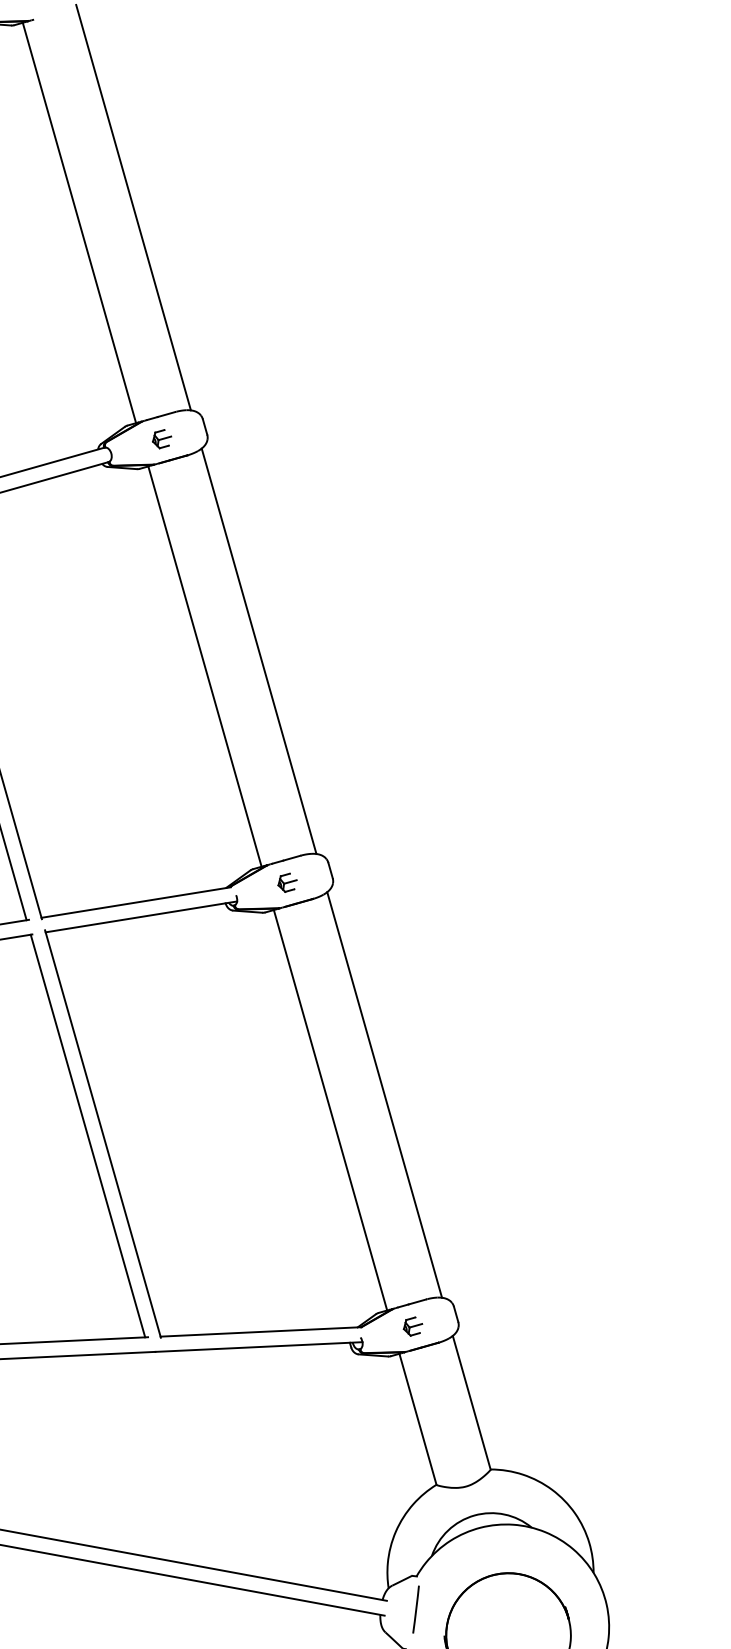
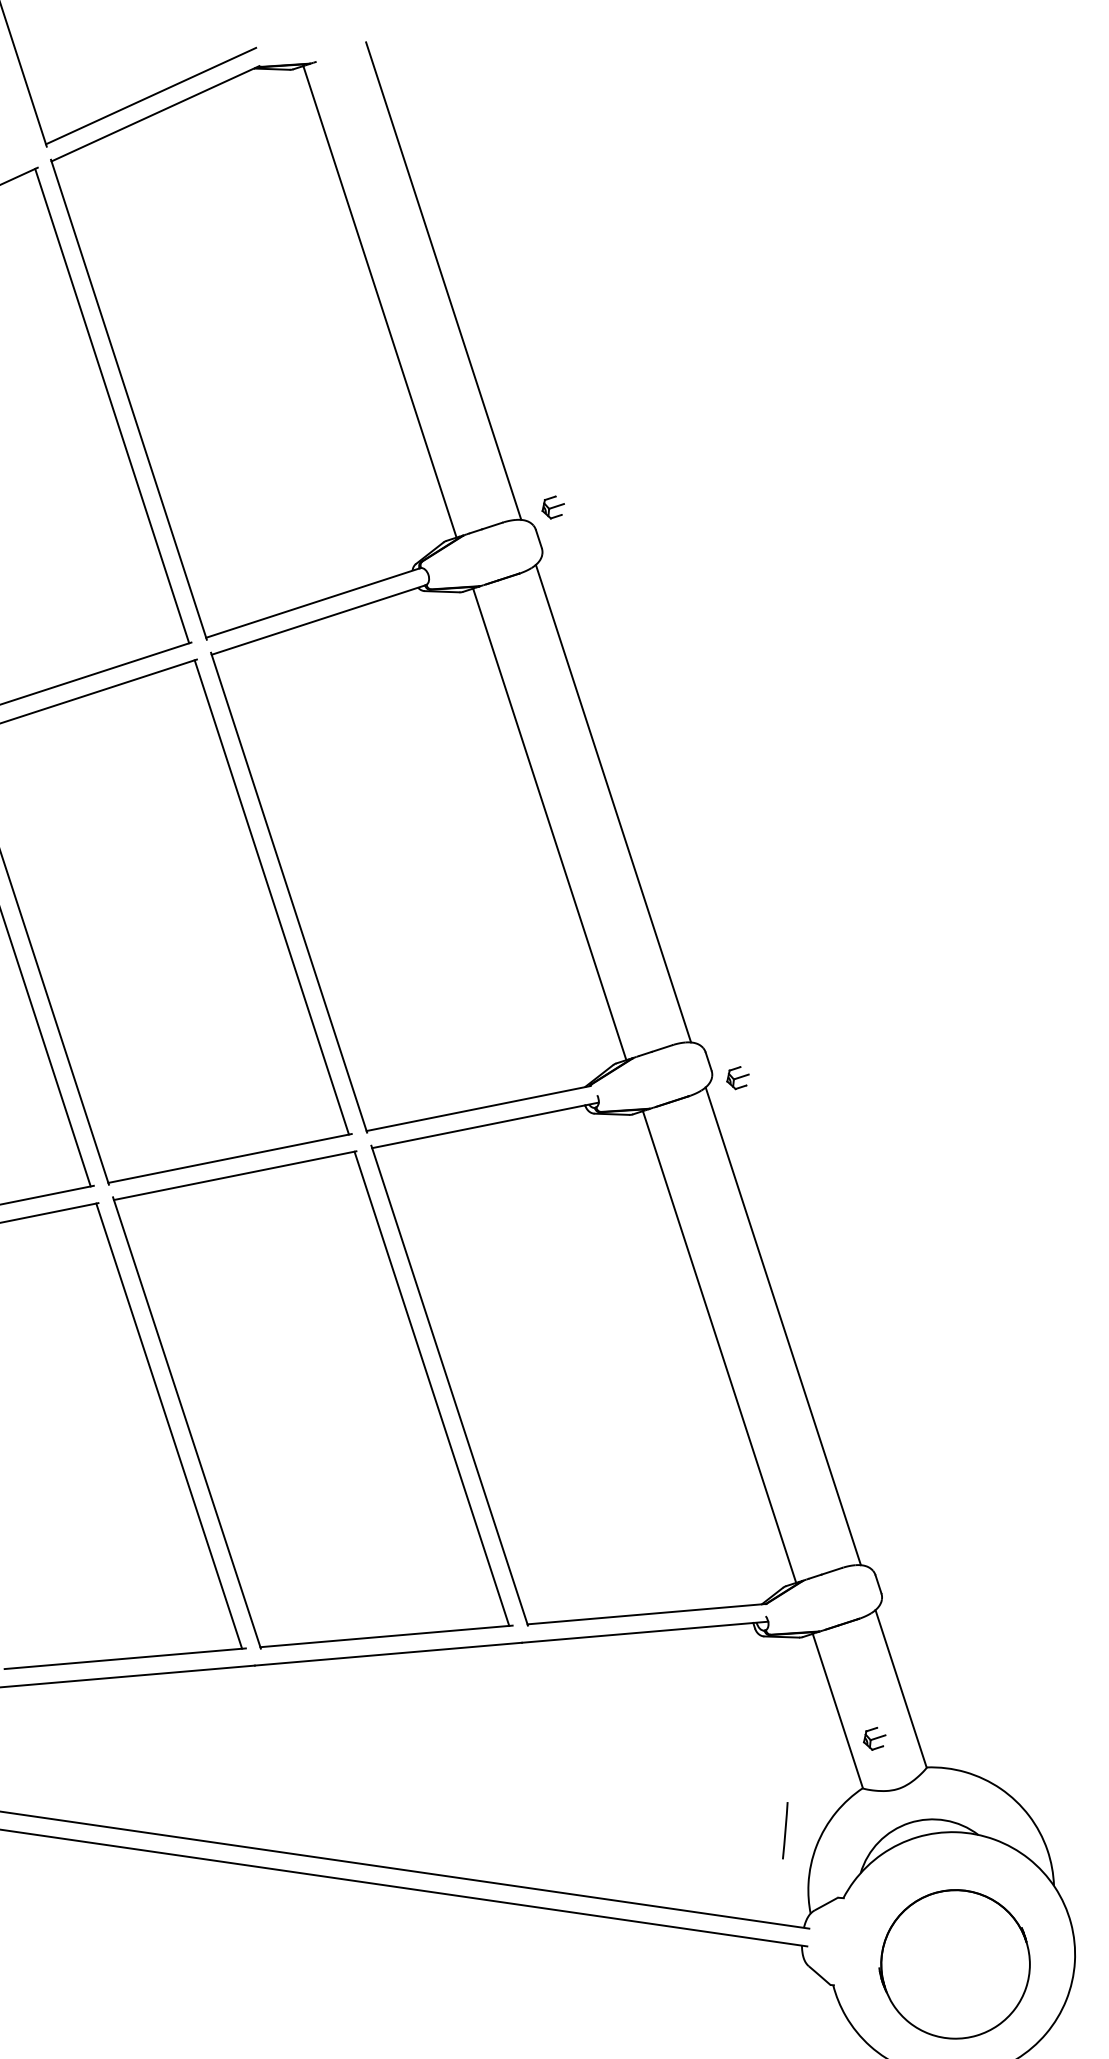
part: (161, 439) -> (552, 507), moved
part: (287, 883) -> (737, 1078), moved
part: (412, 1326) -> (874, 1738), moved
line: (416, 1609) -> (785, 1830), moved

